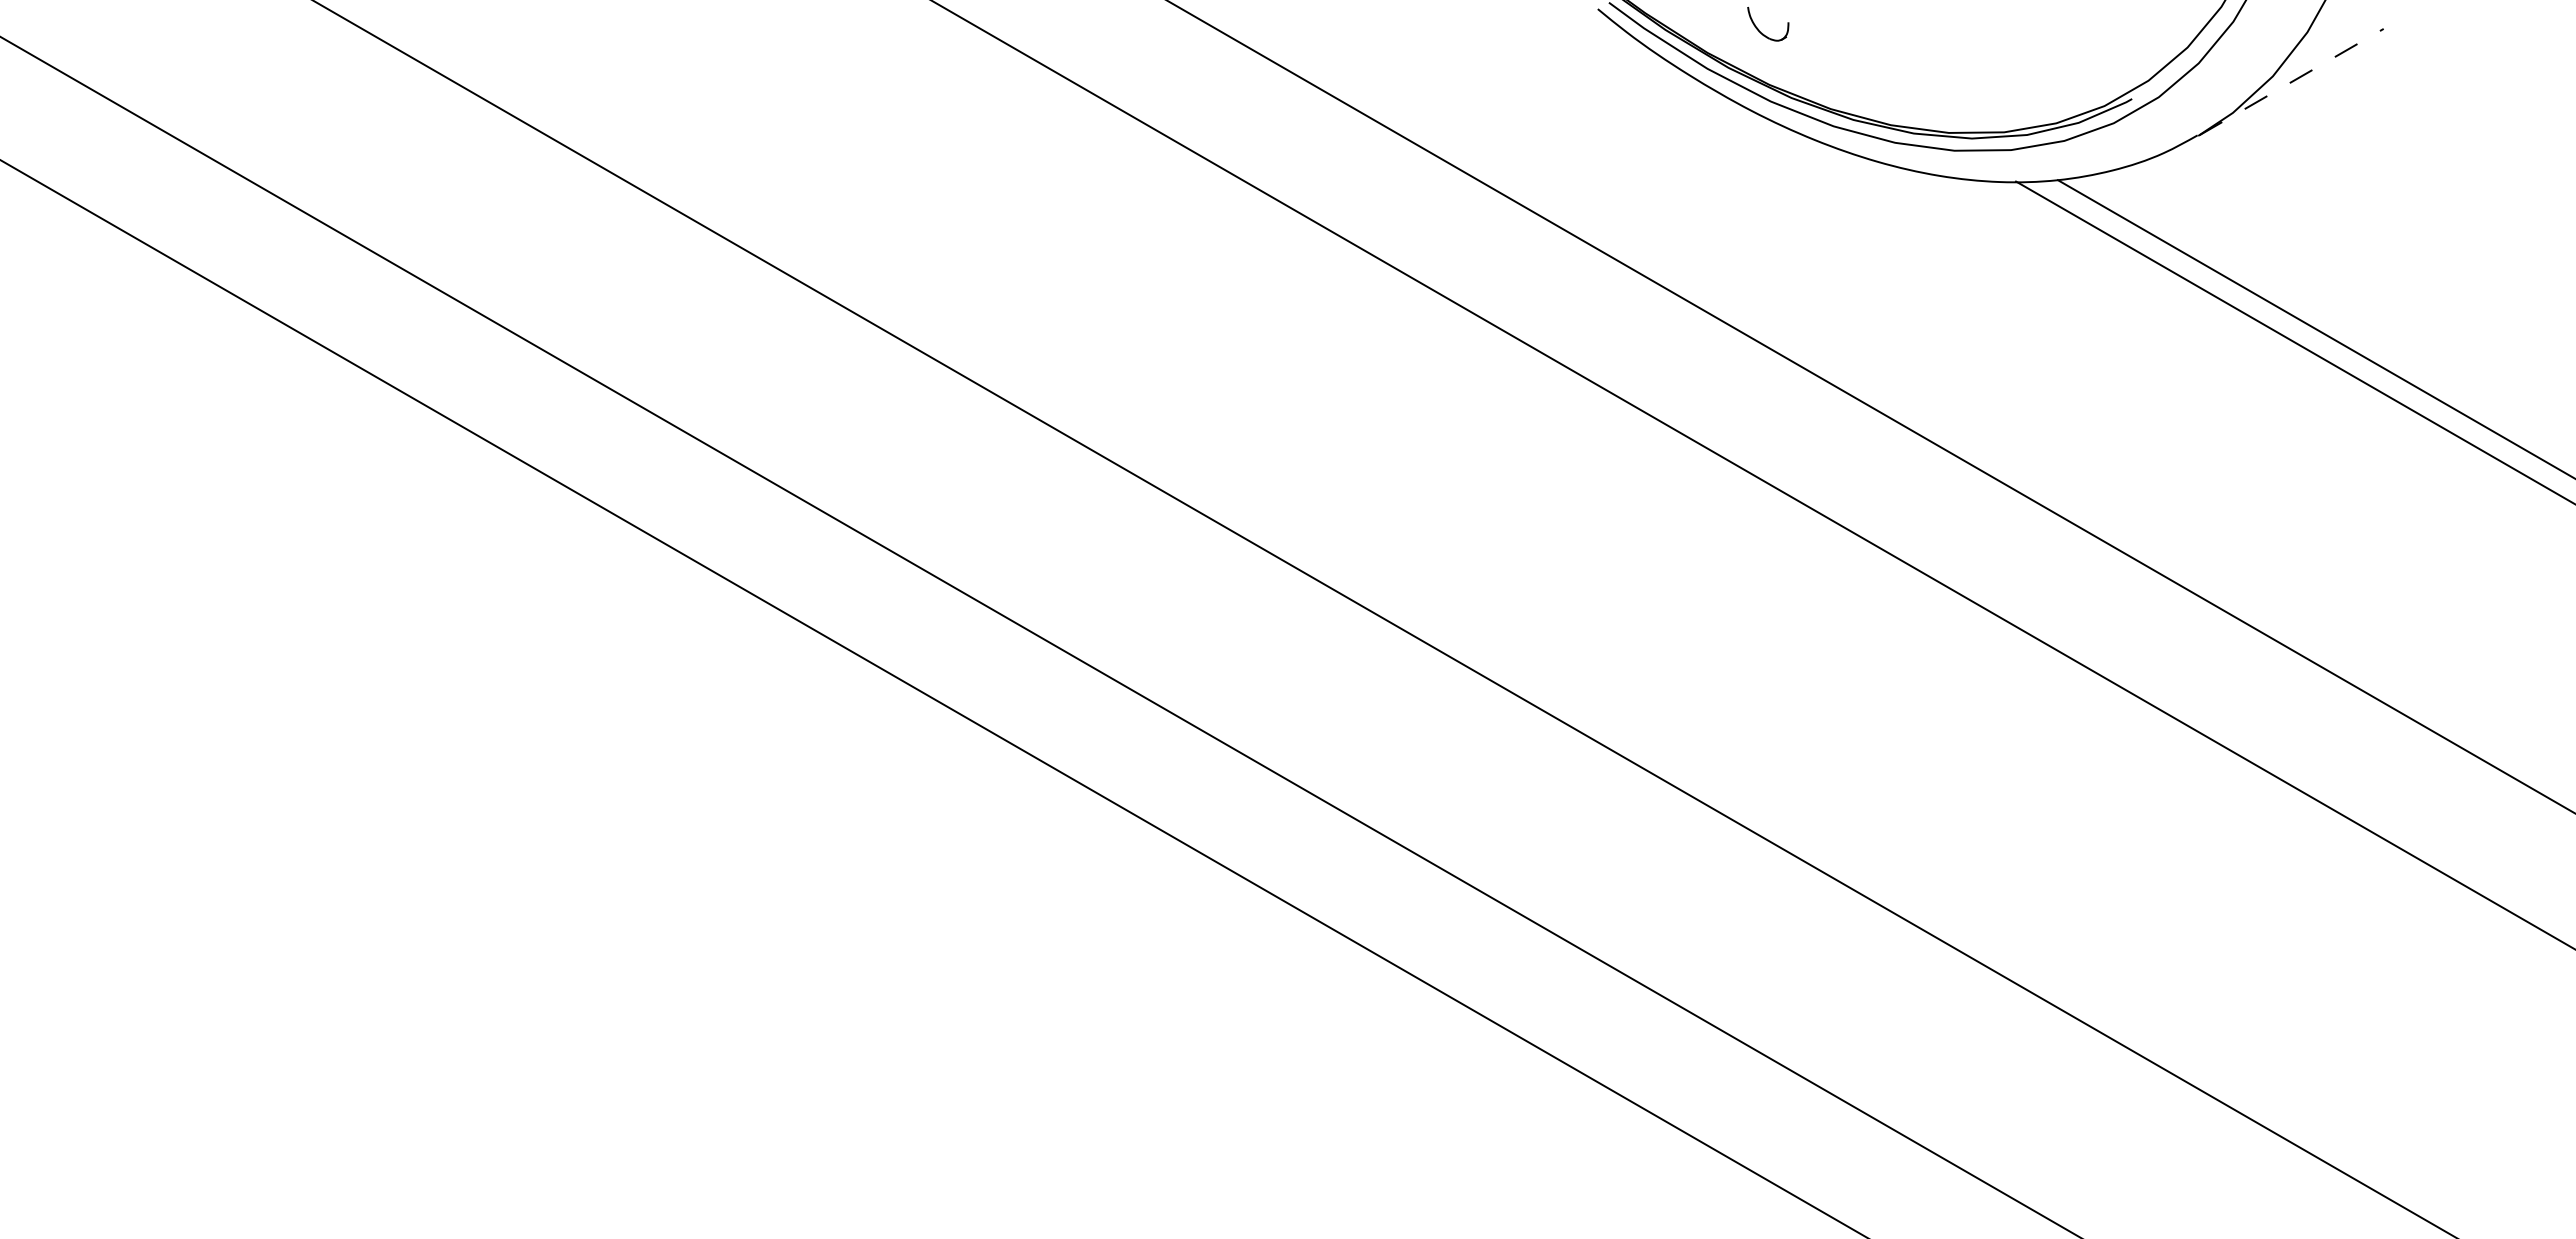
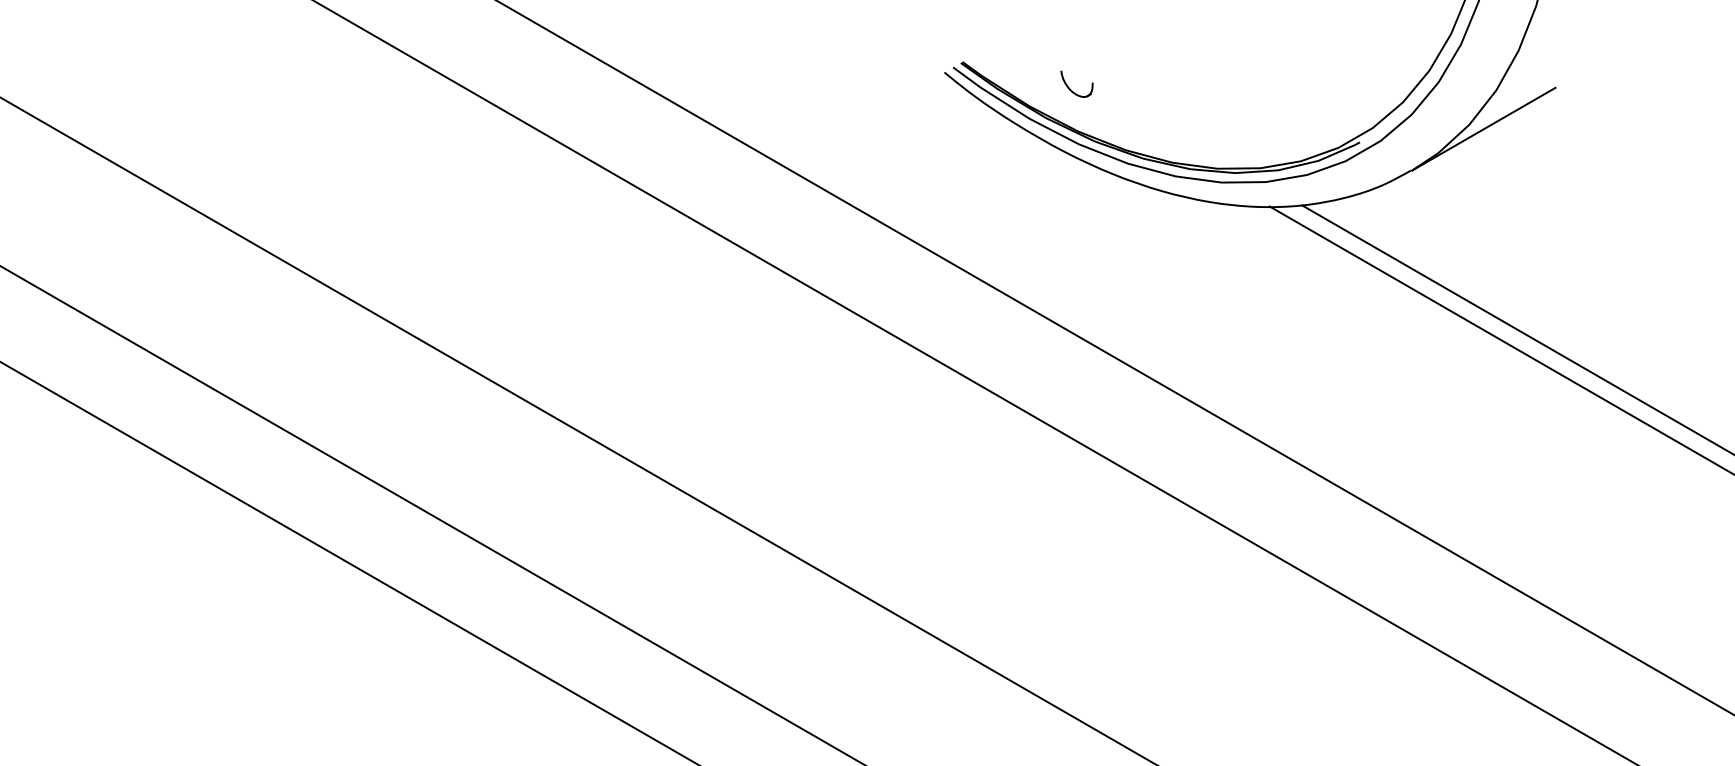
line: (2292, 81) -> (1484, 128), dashed -> solid

